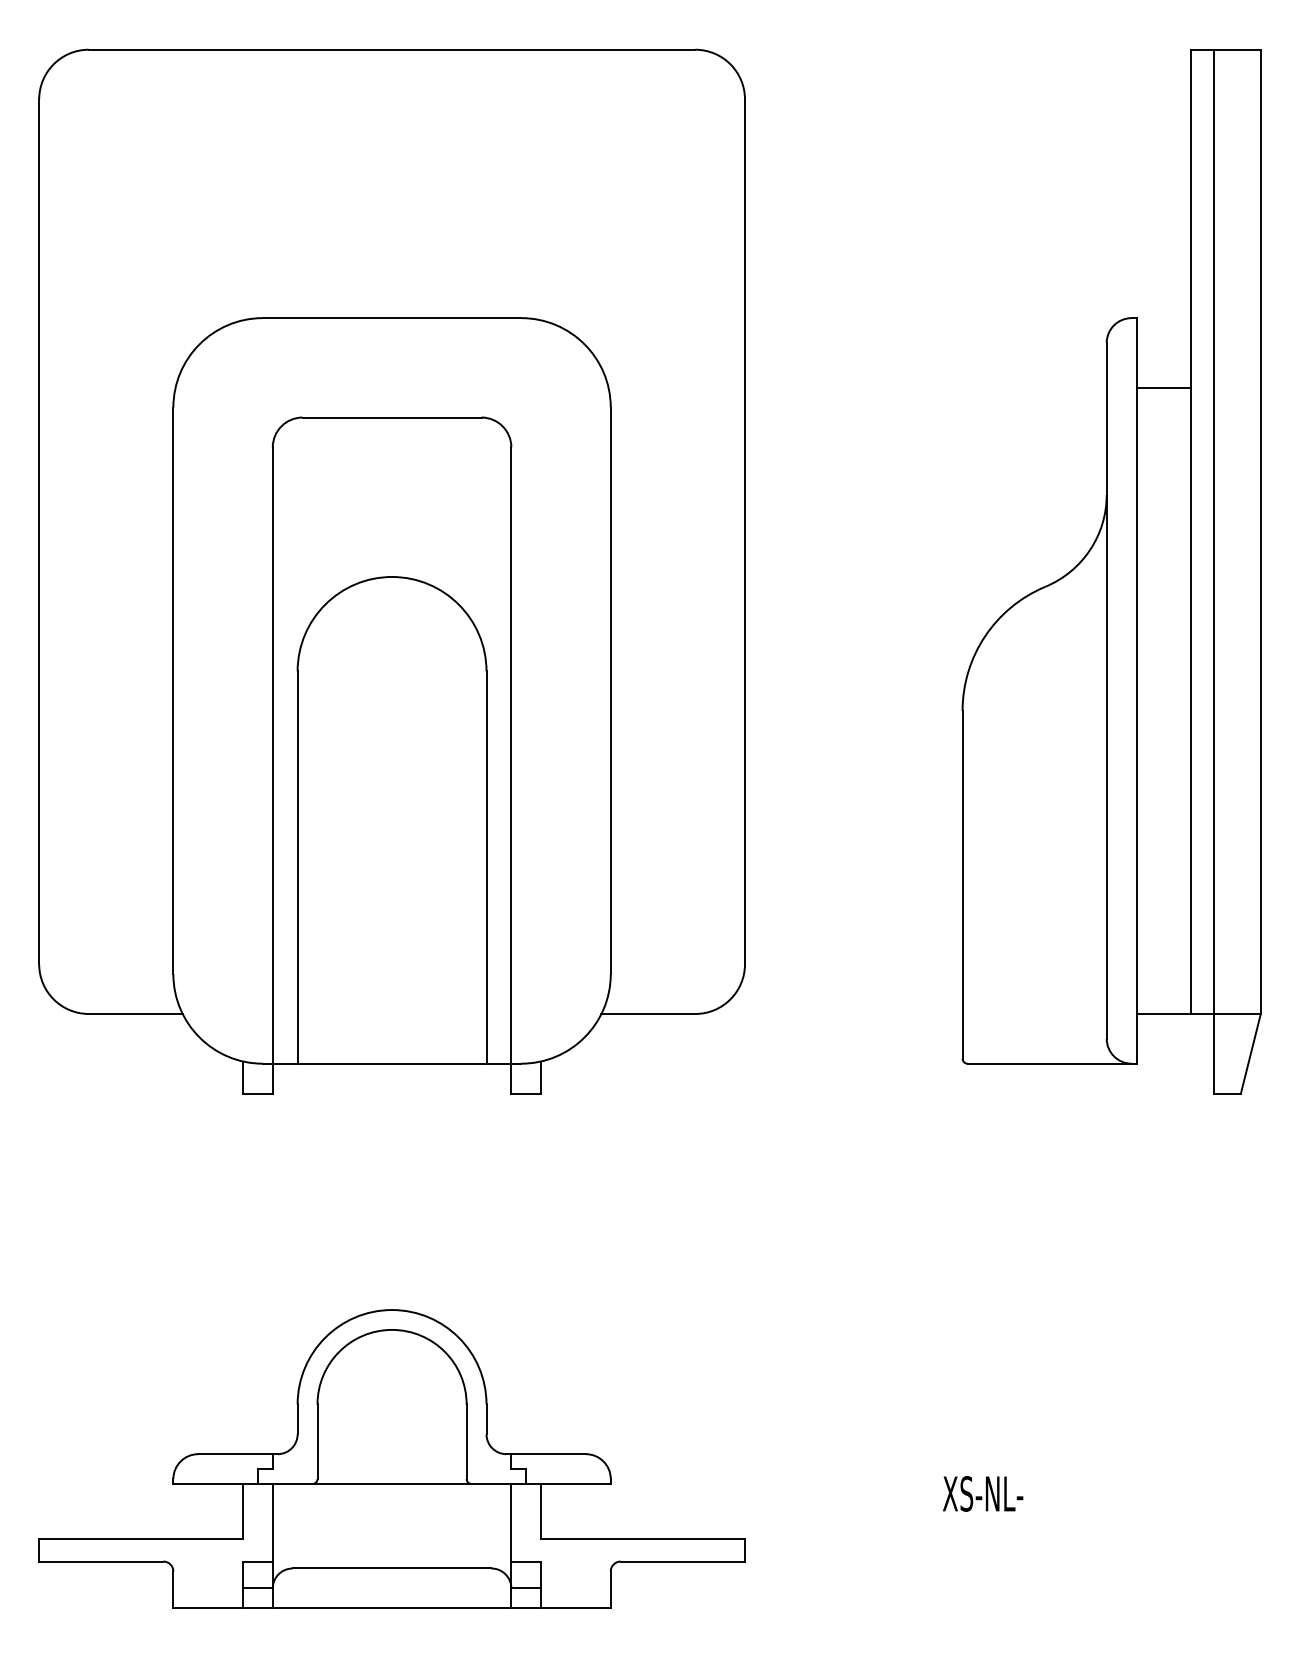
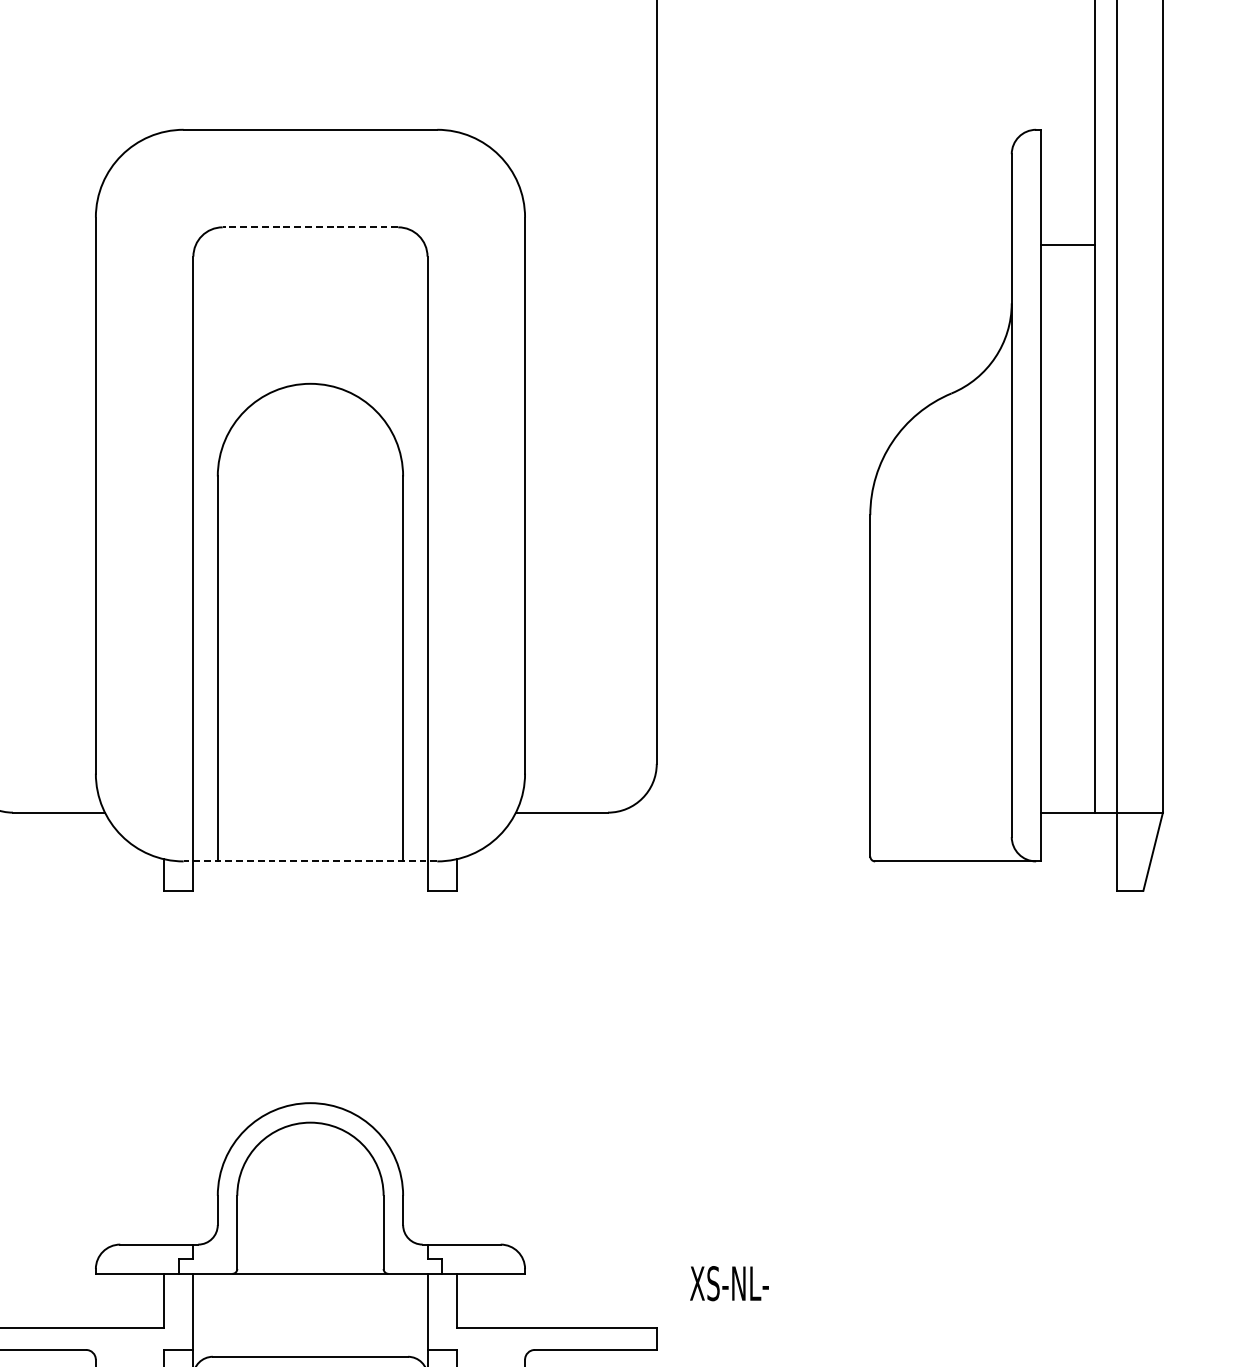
line: (1163, 387) -> (1067, 244), moved
line: (391, 417) -> (309, 227), solid -> dashed
line: (391, 1063) -> (309, 861), solid -> dashed
text: (983, 1493) -> (729, 1283), moved

